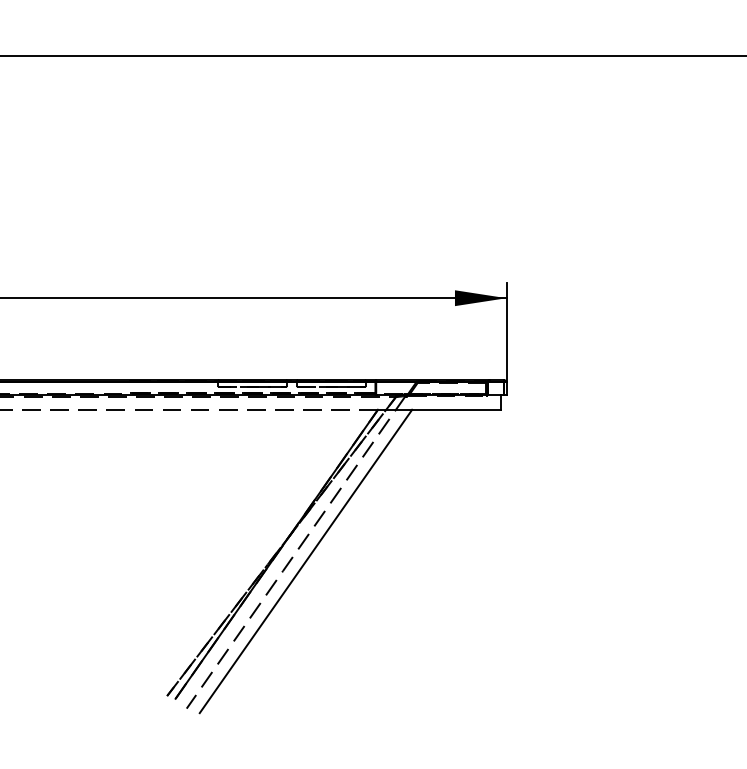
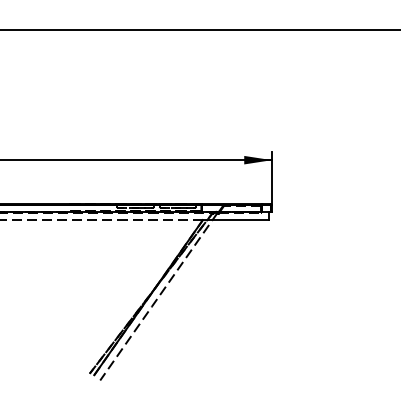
line: (306, 561) -> (164, 301), removed

